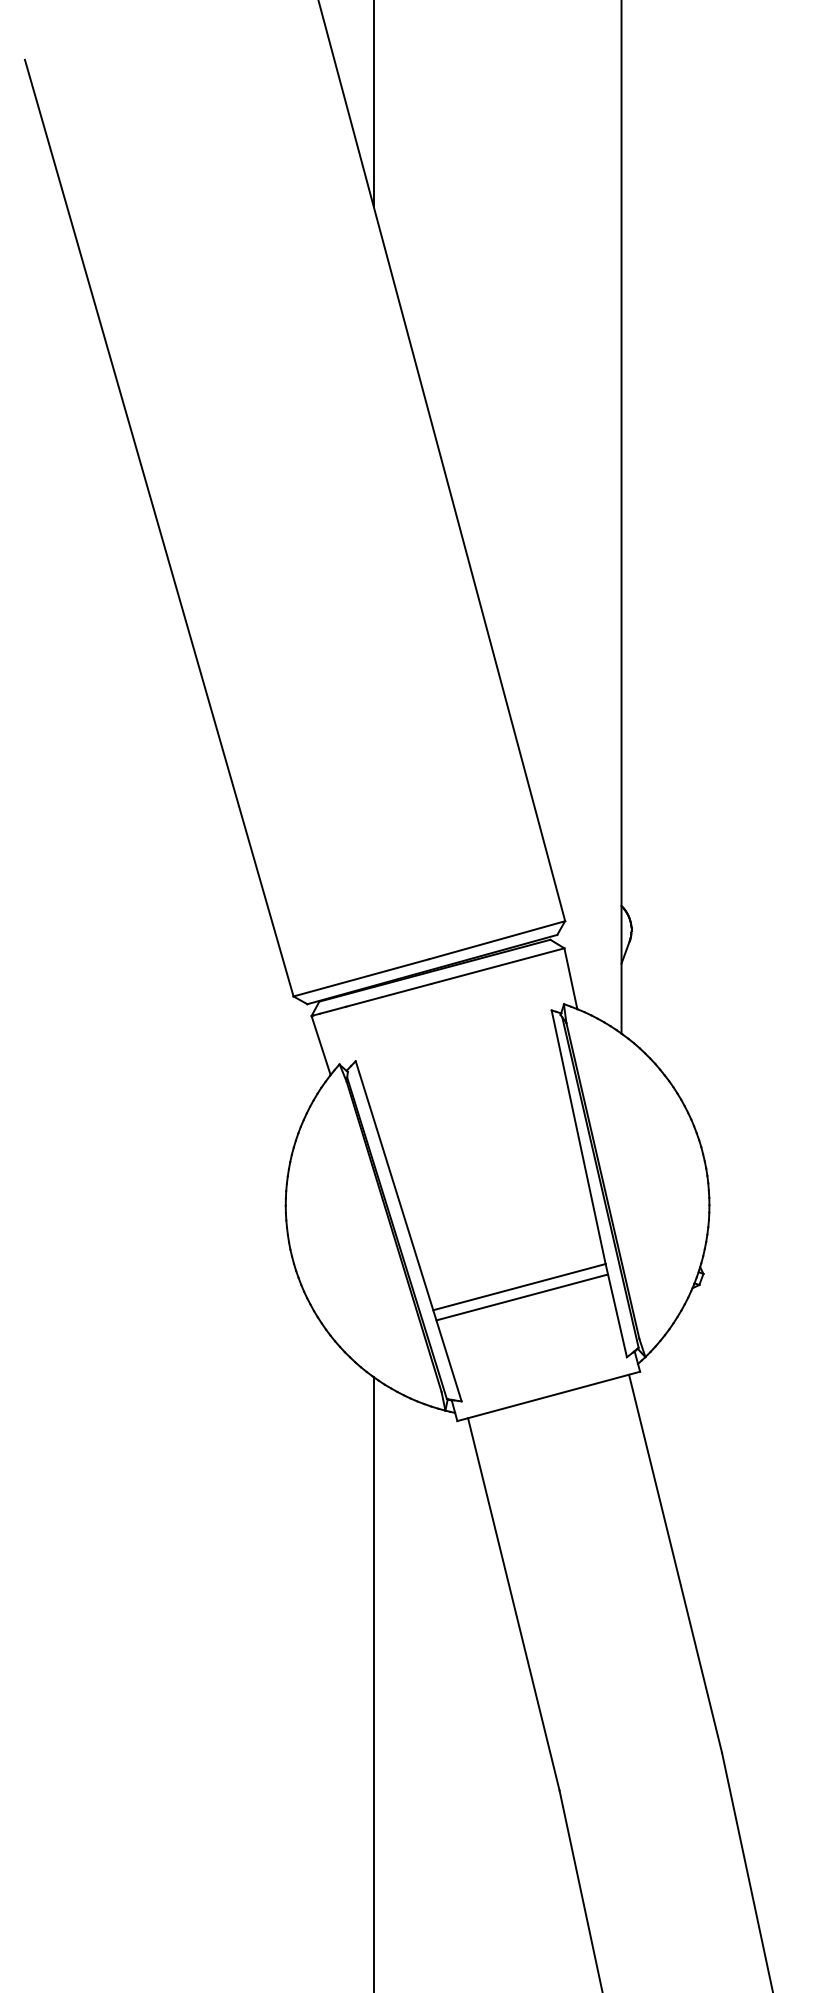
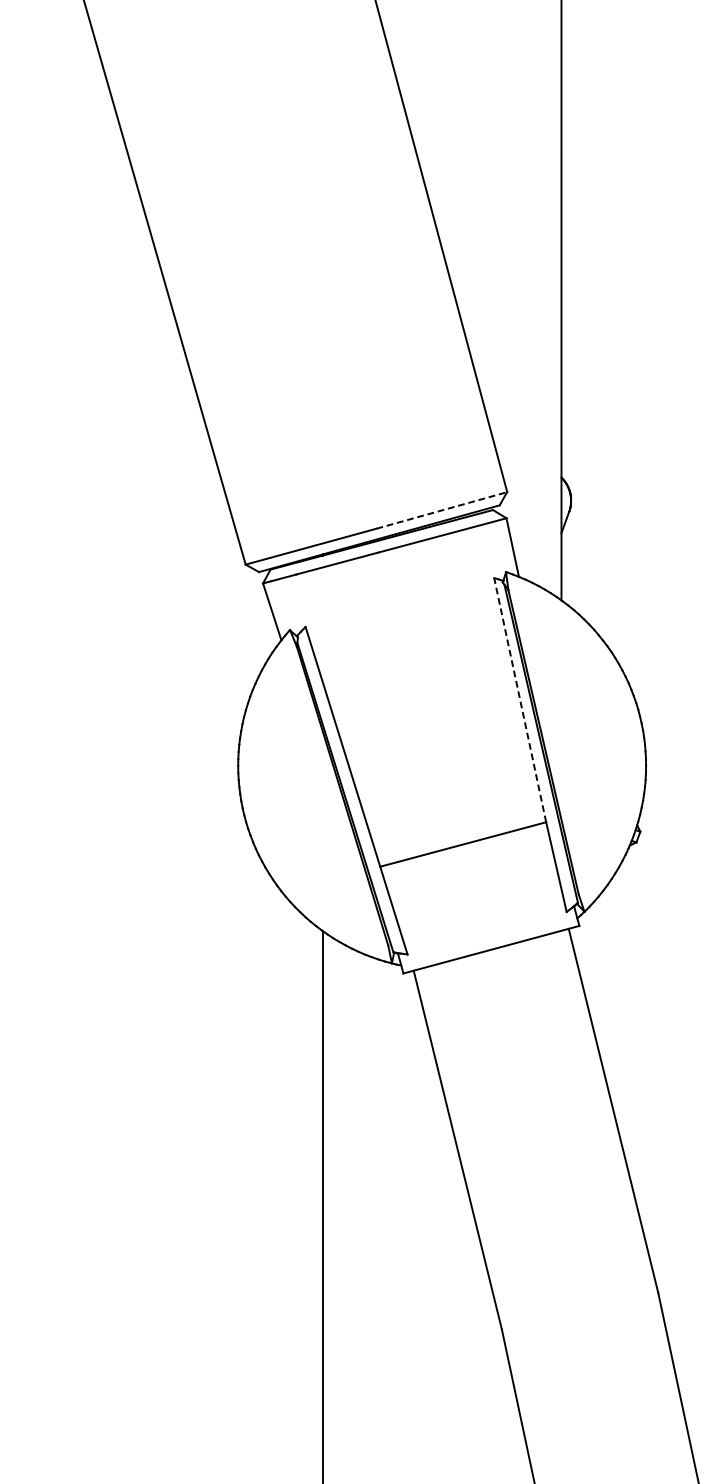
line: (497, 940) -> (442, 510), solid -> dashed
line: (578, 1137) -> (520, 700), solid -> dashed
line: (522, 1297) -> (466, 854), removed

